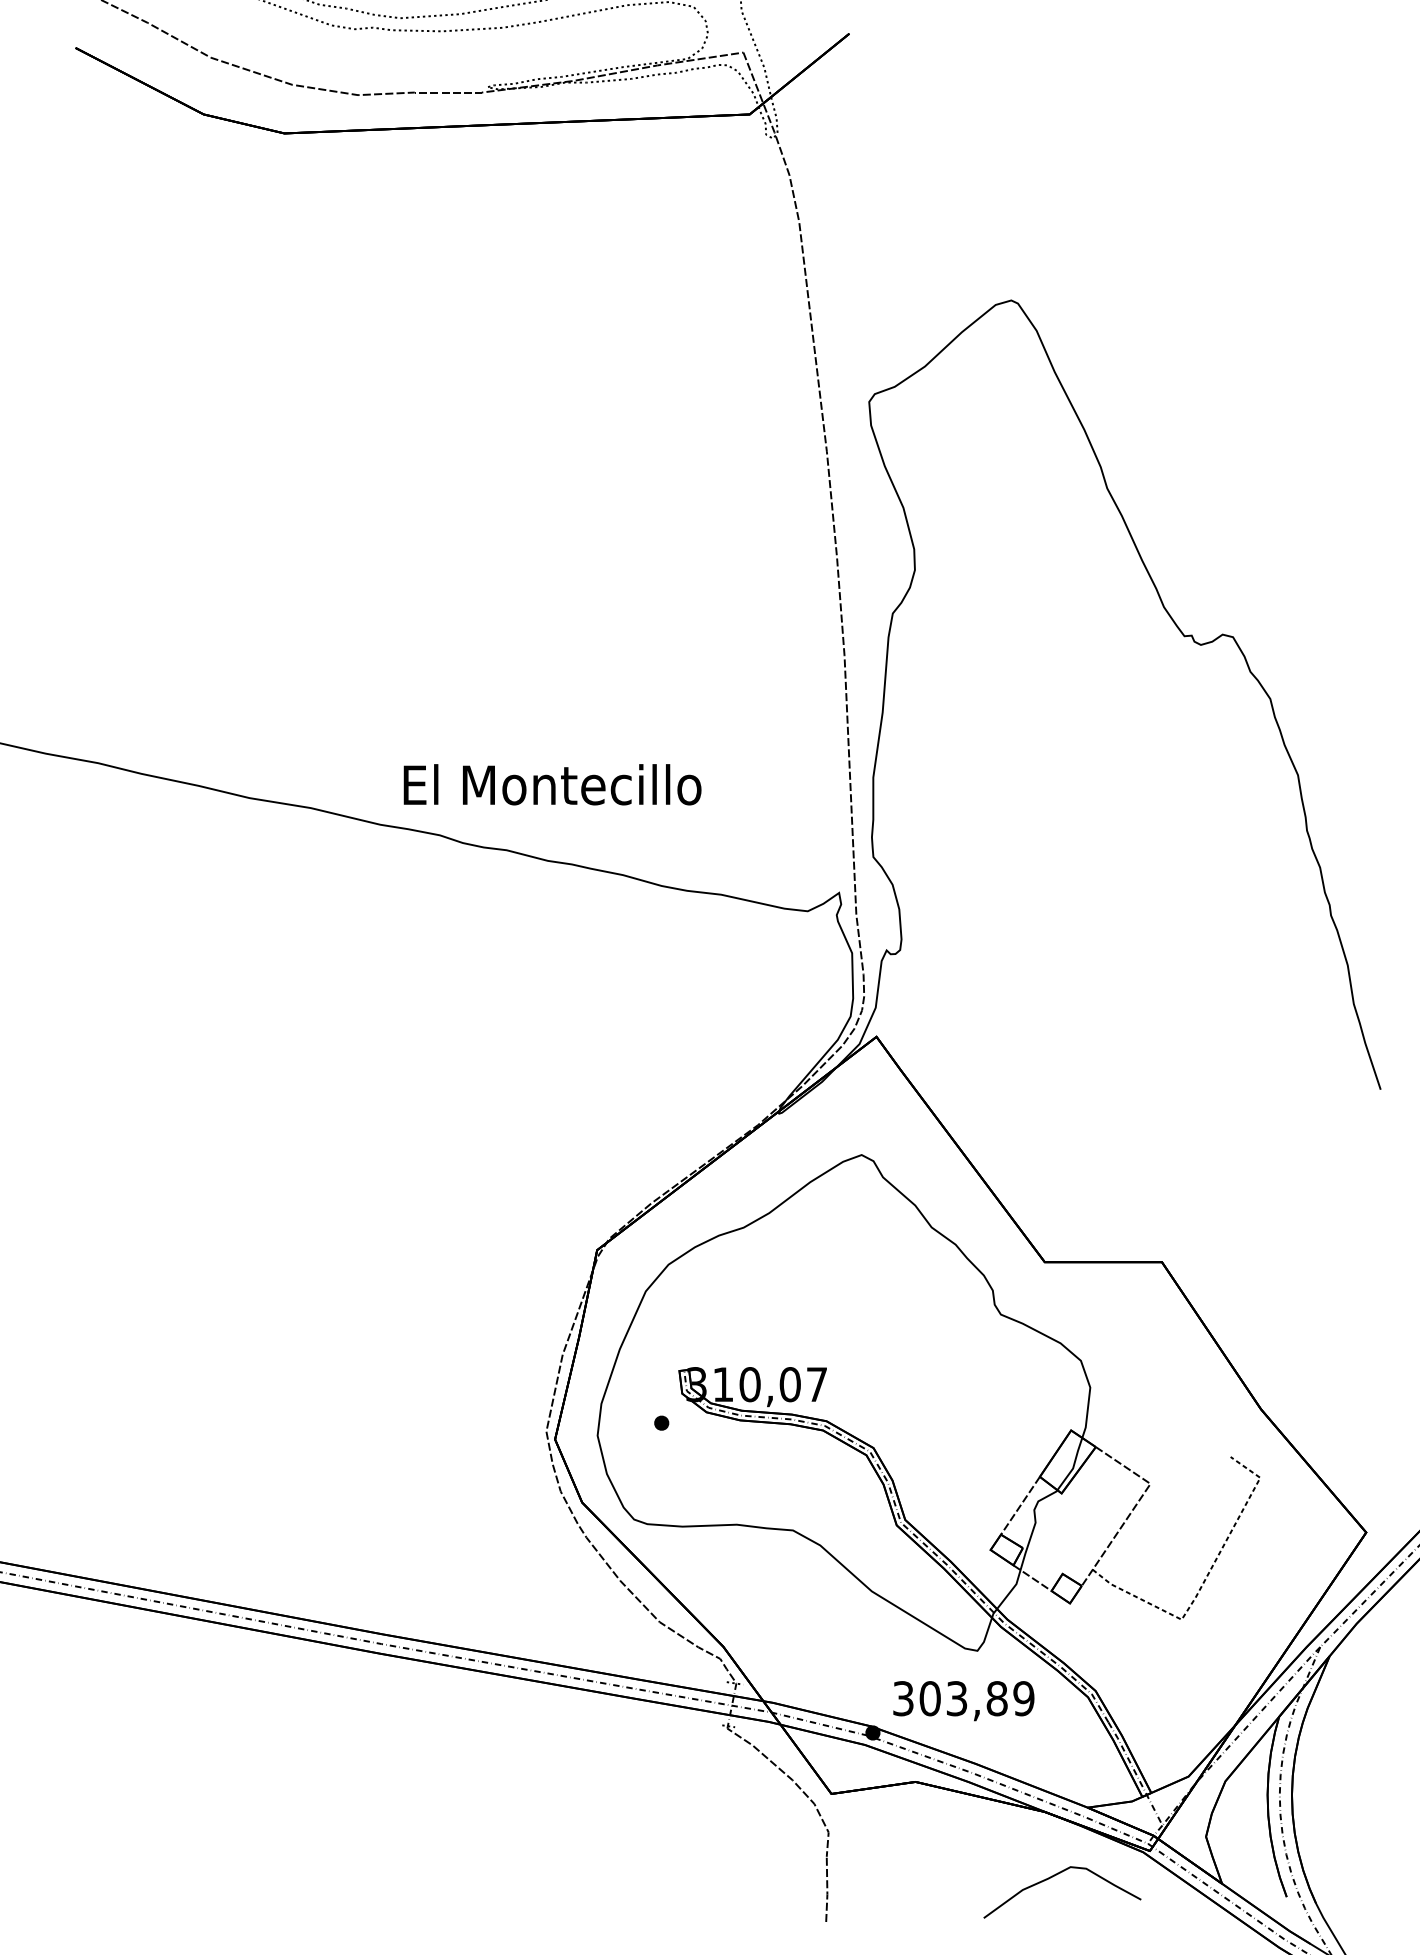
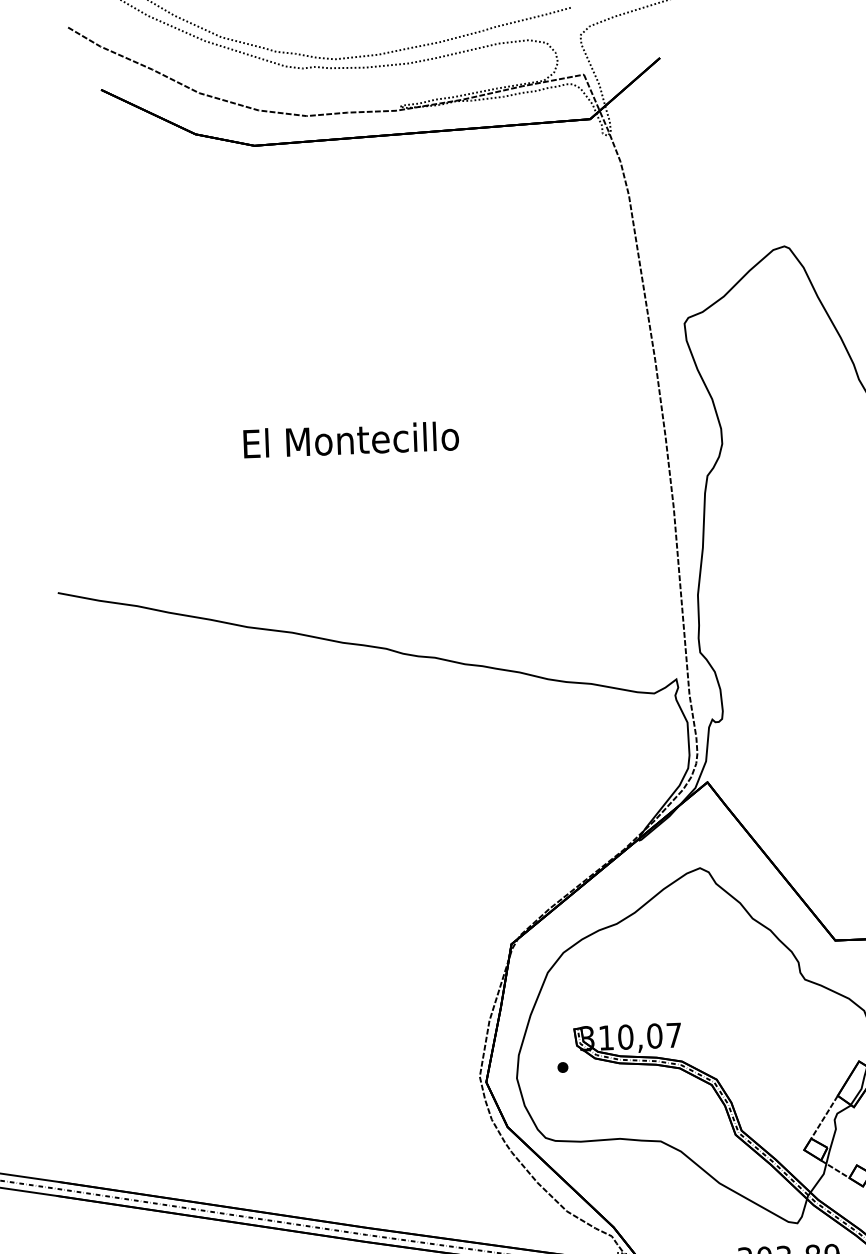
text: (552, 784) -> (351, 439), moved

